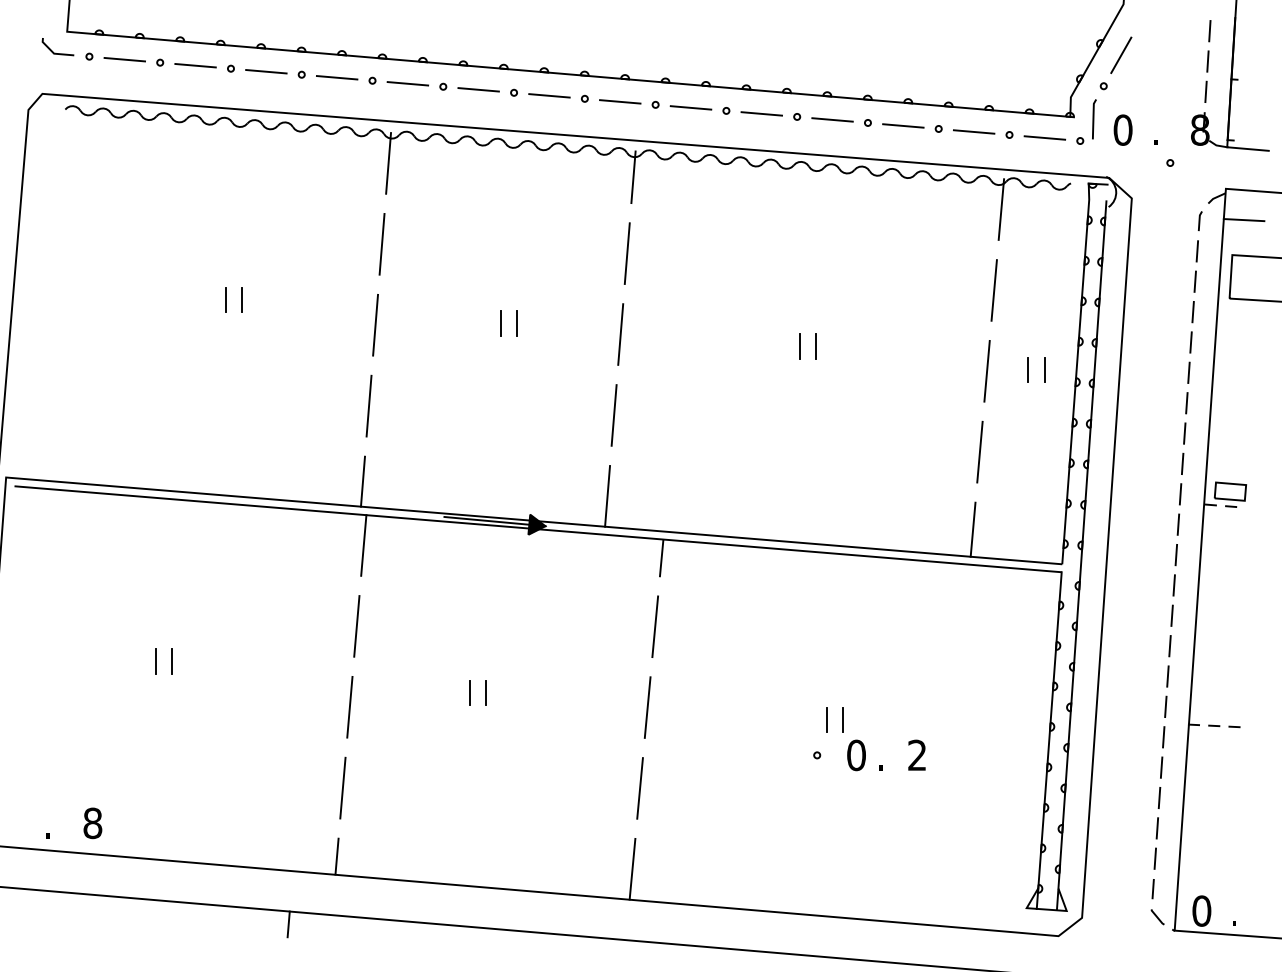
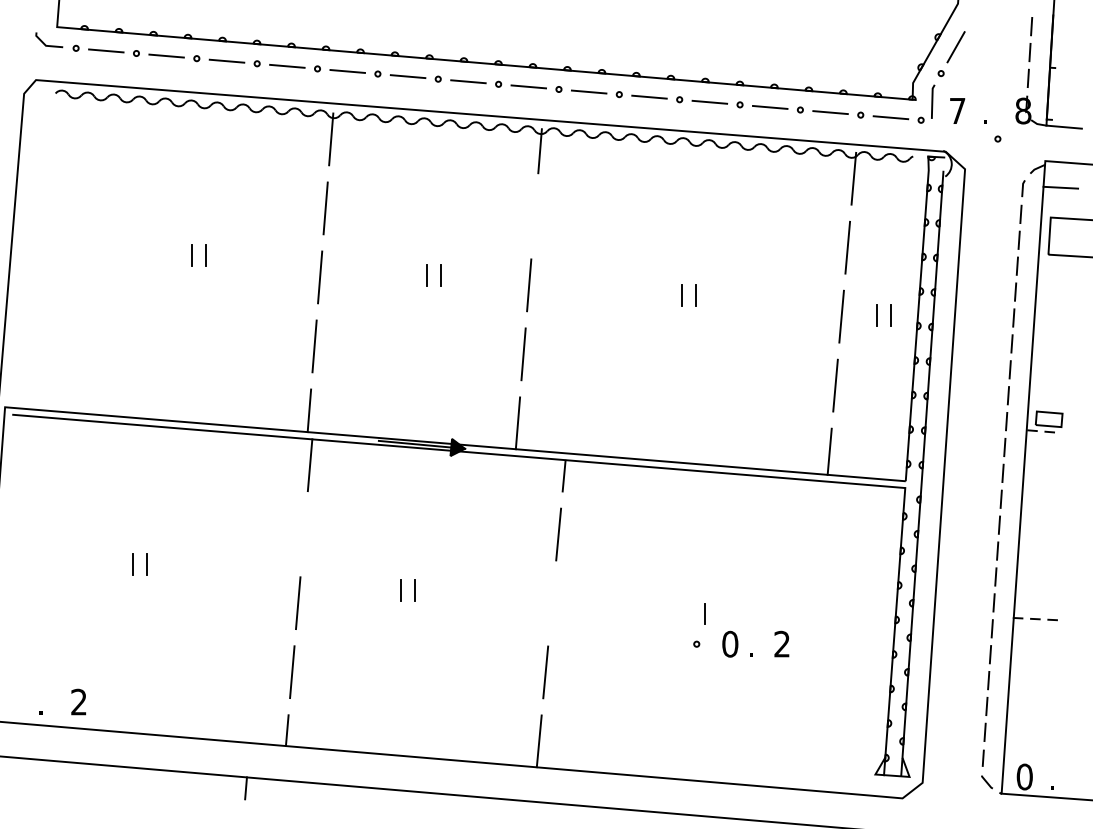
text: (1122, 129) -> (957, 110), 0 -> 7
line: (626, 253) -> (534, 216), removed
line: (356, 626) -> (303, 534), removed
line: (647, 707) -> (552, 603), removed
line: (842, 719) -> (718, 613), removed
text: (92, 823) -> (78, 702), 8 -> 2

